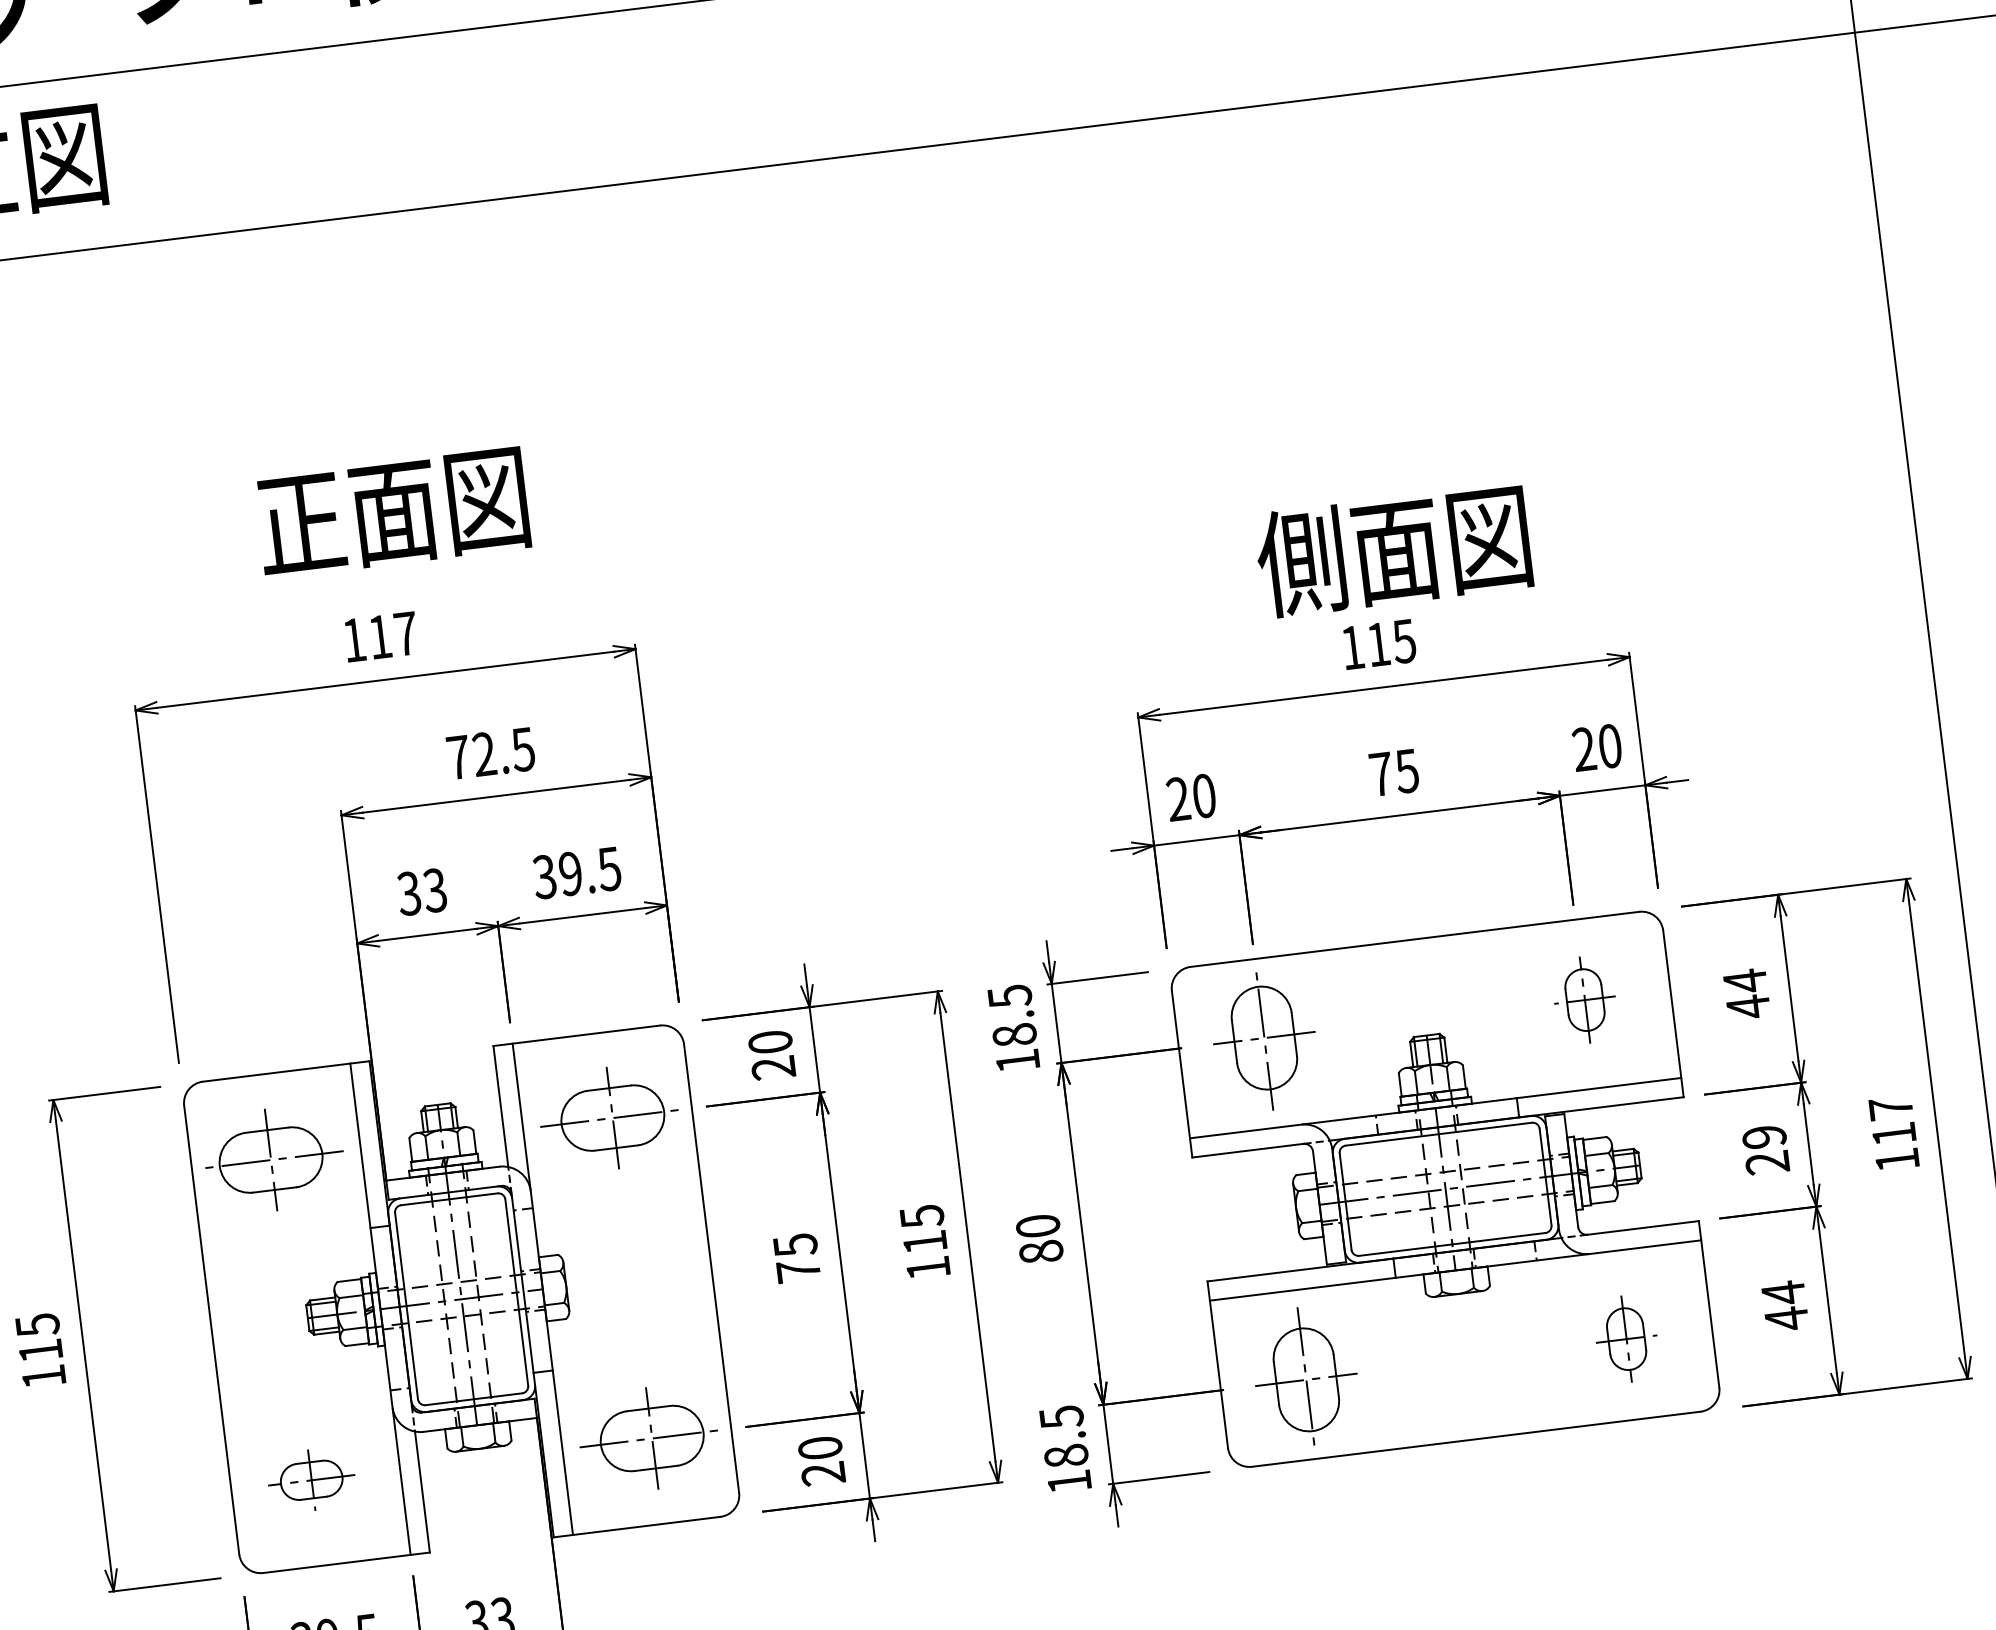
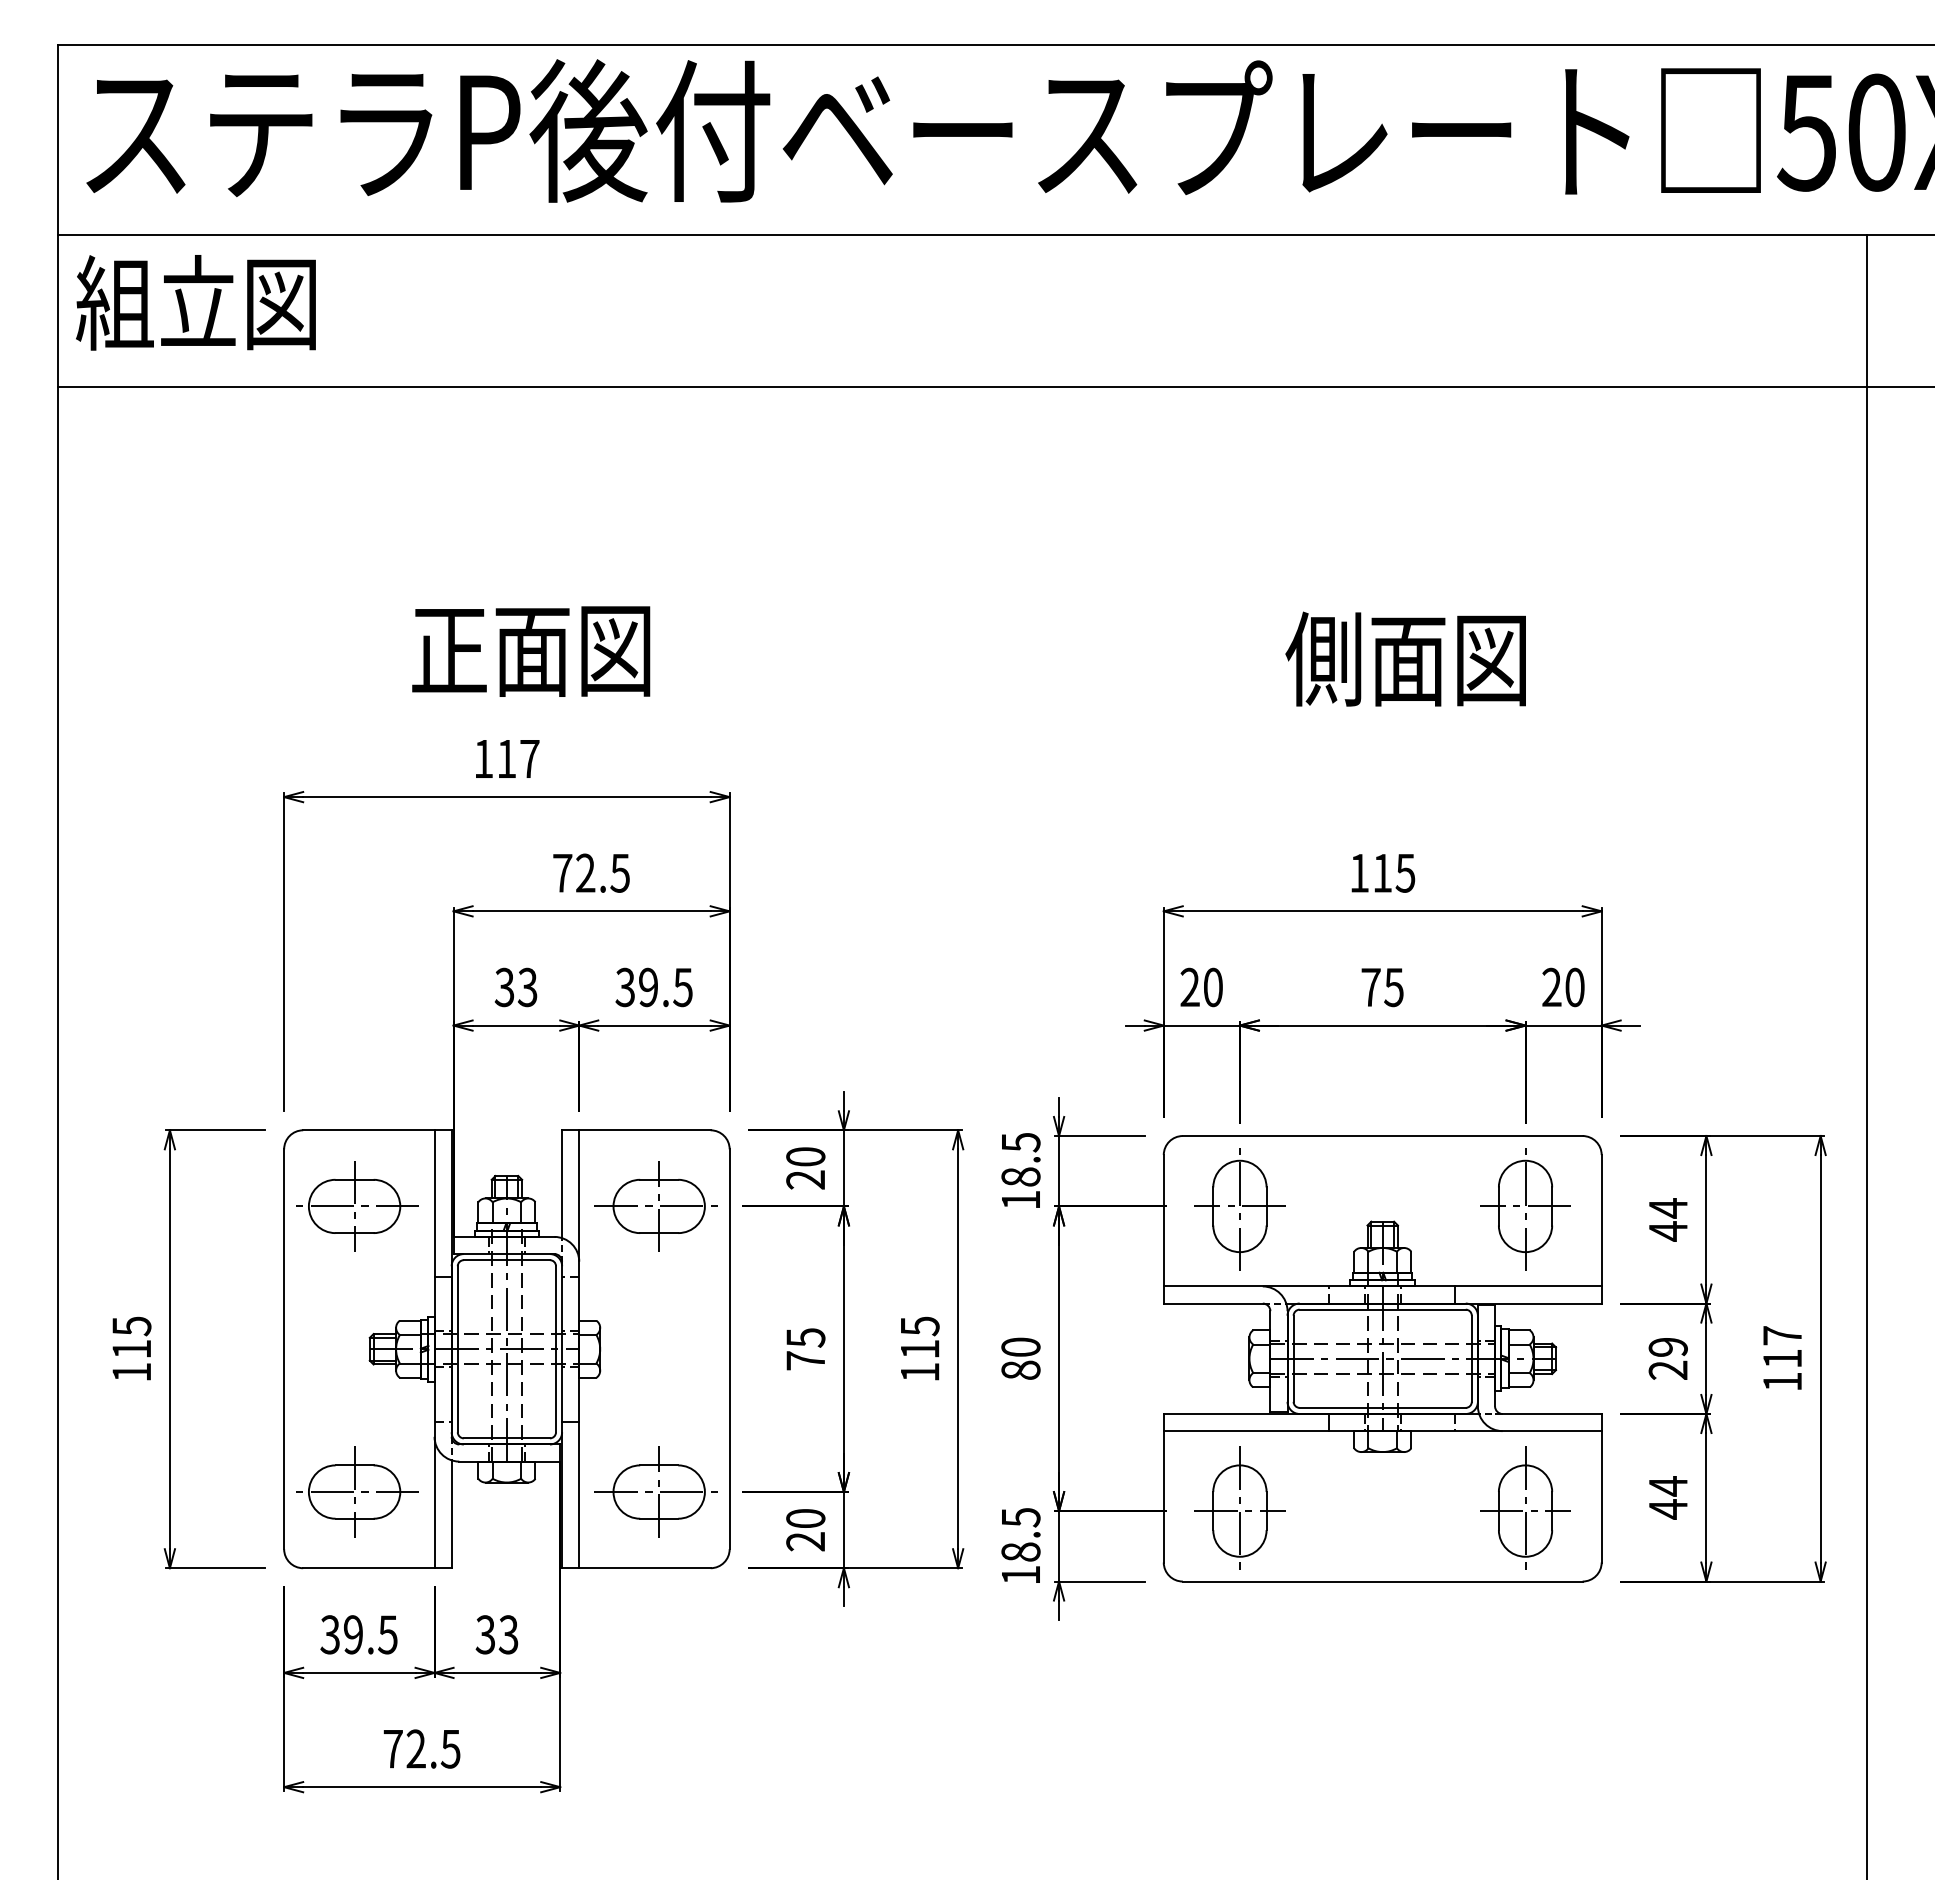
text: (1393, 549) -> (1405, 658), moved
part: (1585, 1002) -> (1525, 1209), size x1.67
part: (1626, 1336) -> (1525, 1507), size x1.67
part: (313, 1479) -> (357, 1491), size x1.67

